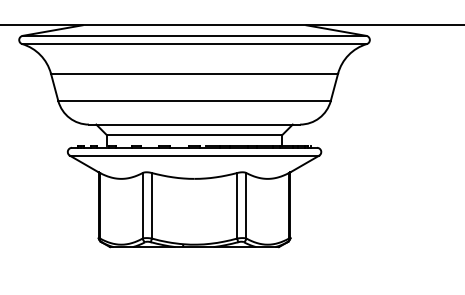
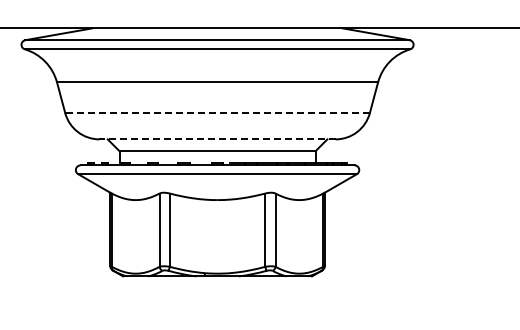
line: (194, 101) -> (217, 113), solid -> dashed
line: (194, 124) -> (217, 139), solid -> dashed

